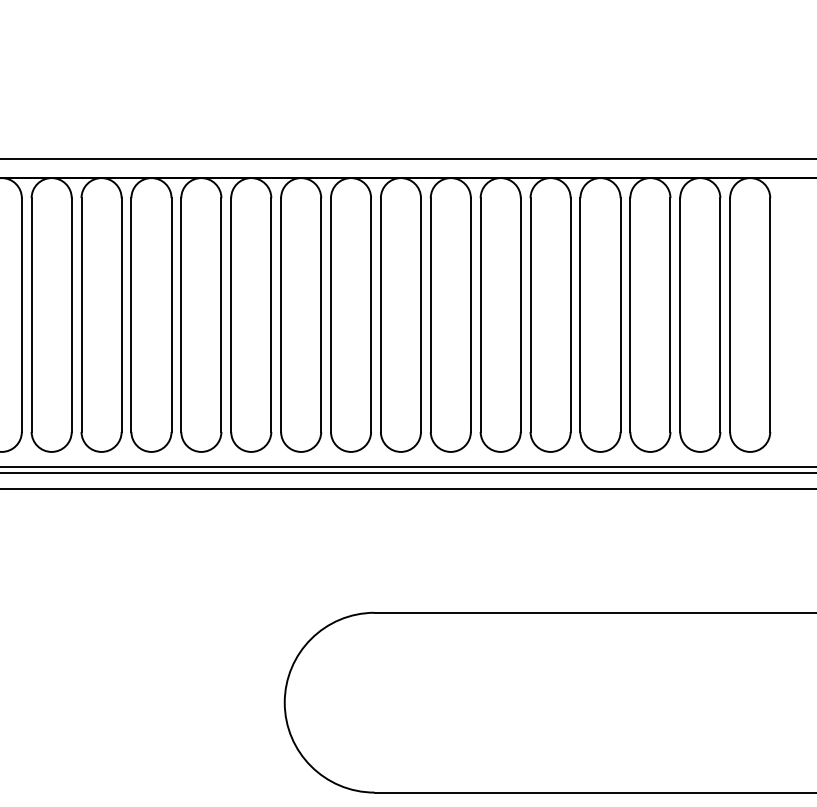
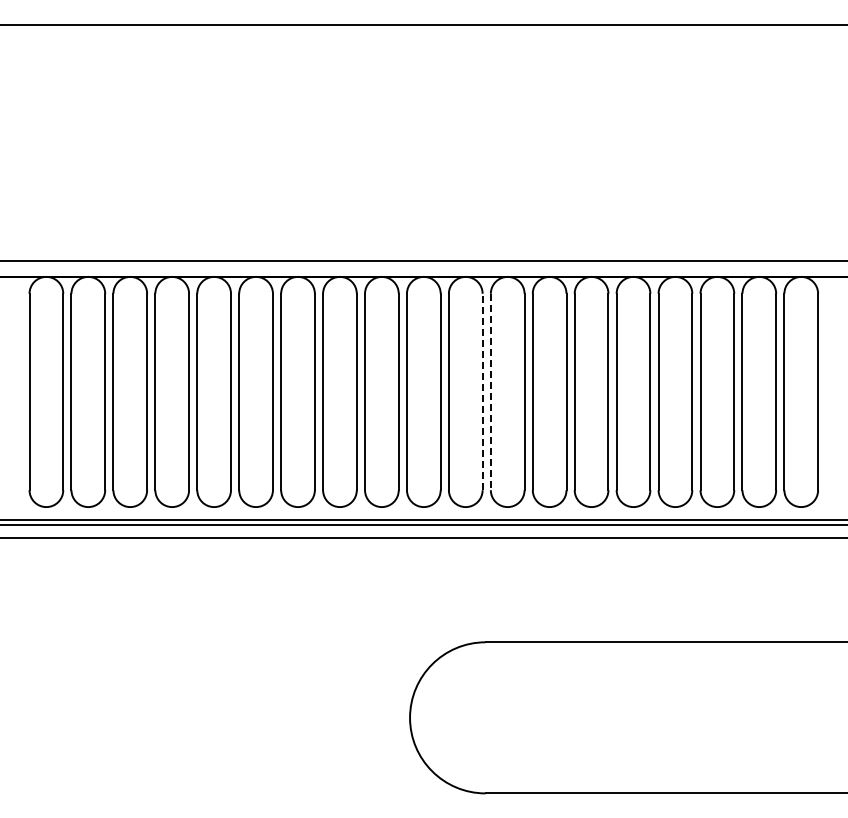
line: (370, 314) -> (482, 391), solid -> dashed
line: (380, 315) -> (490, 392), solid -> dashed

